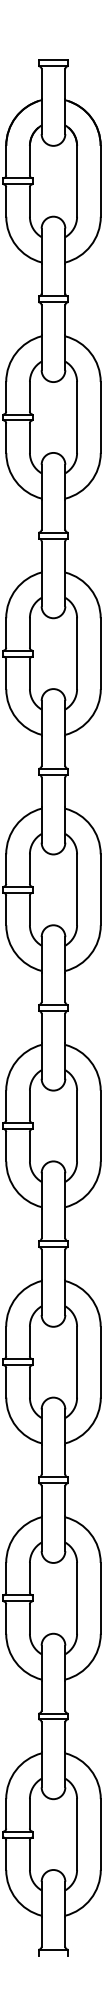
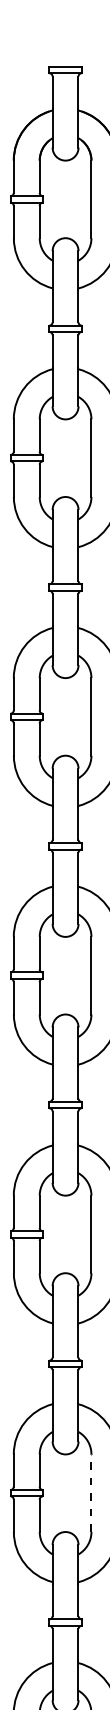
line: (77, 1361) -> (91, 1492), solid -> dashed

